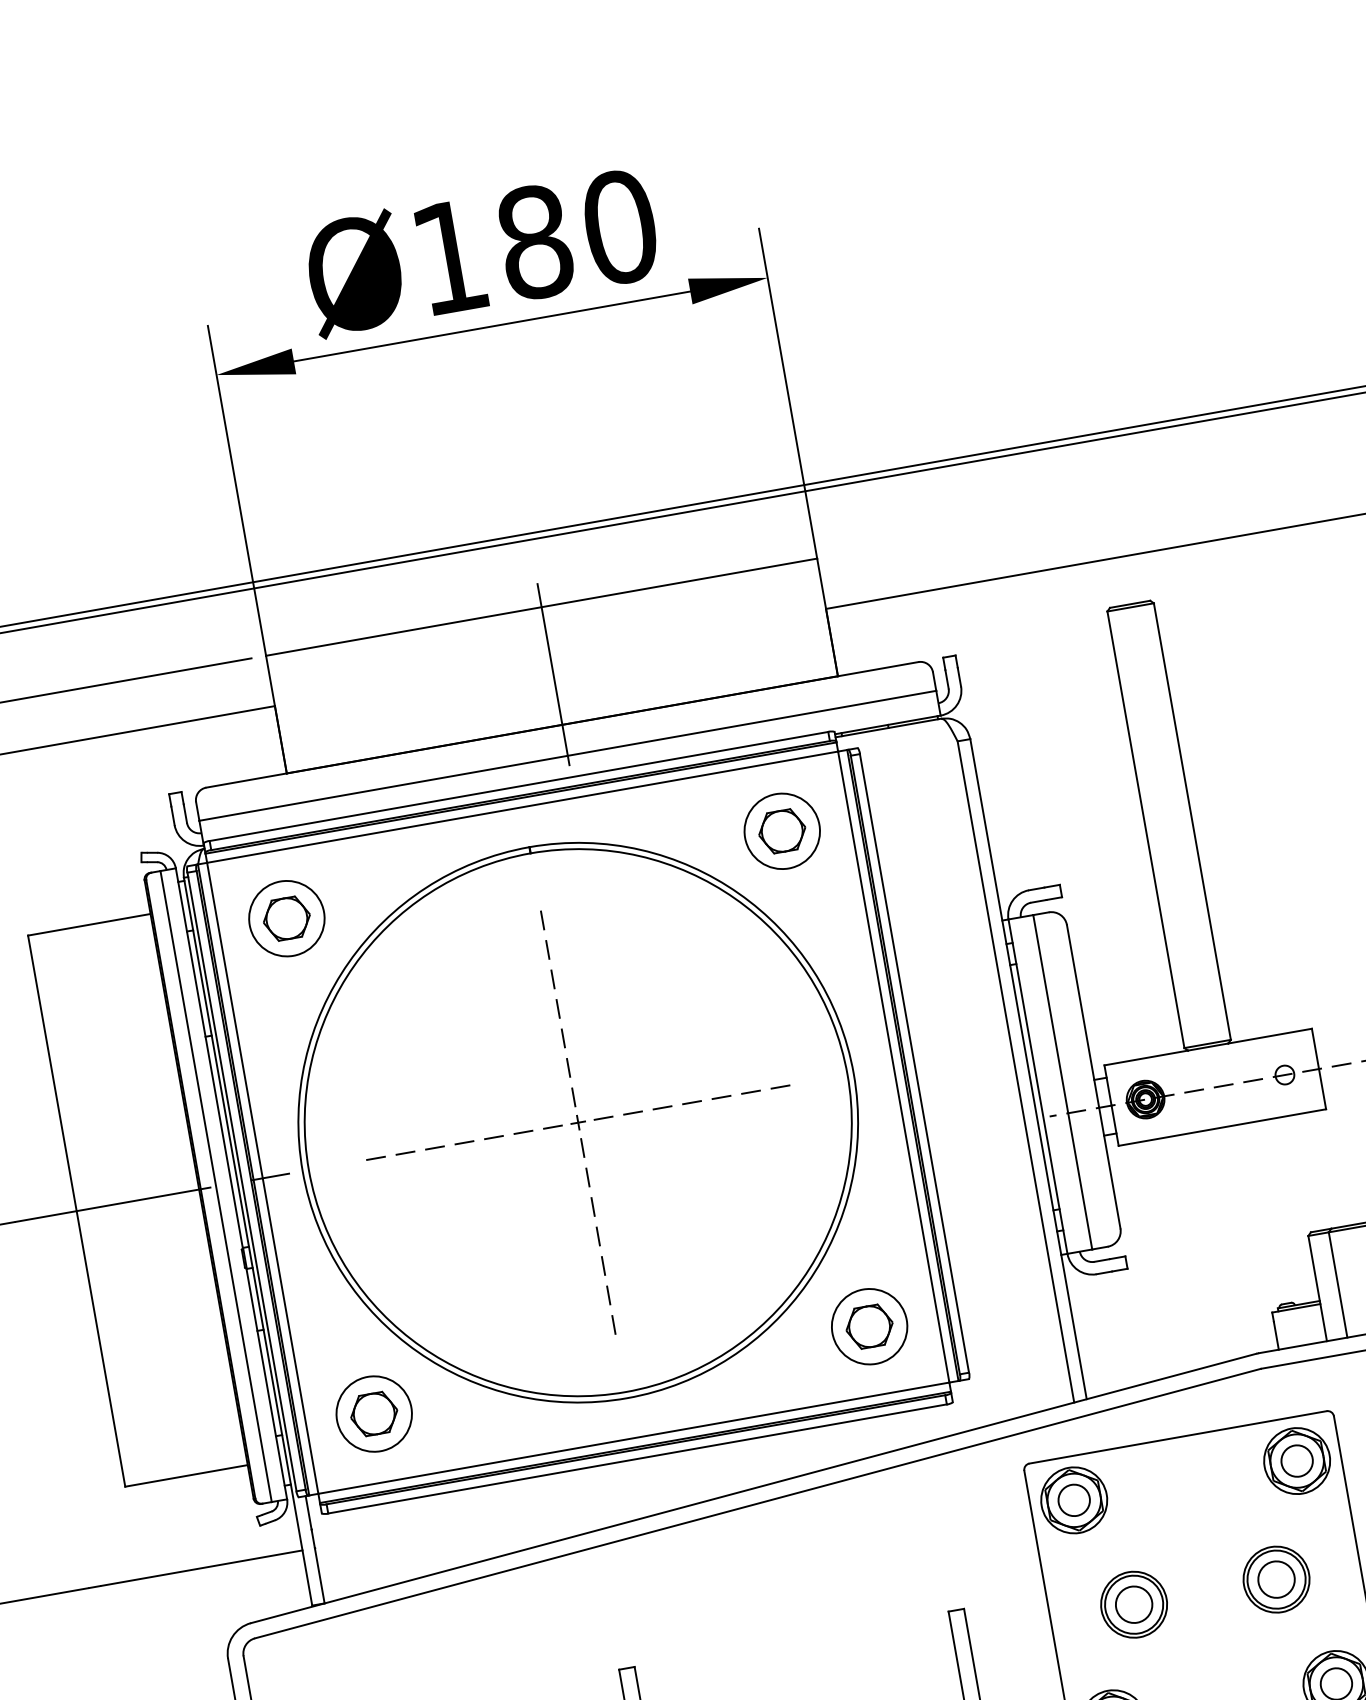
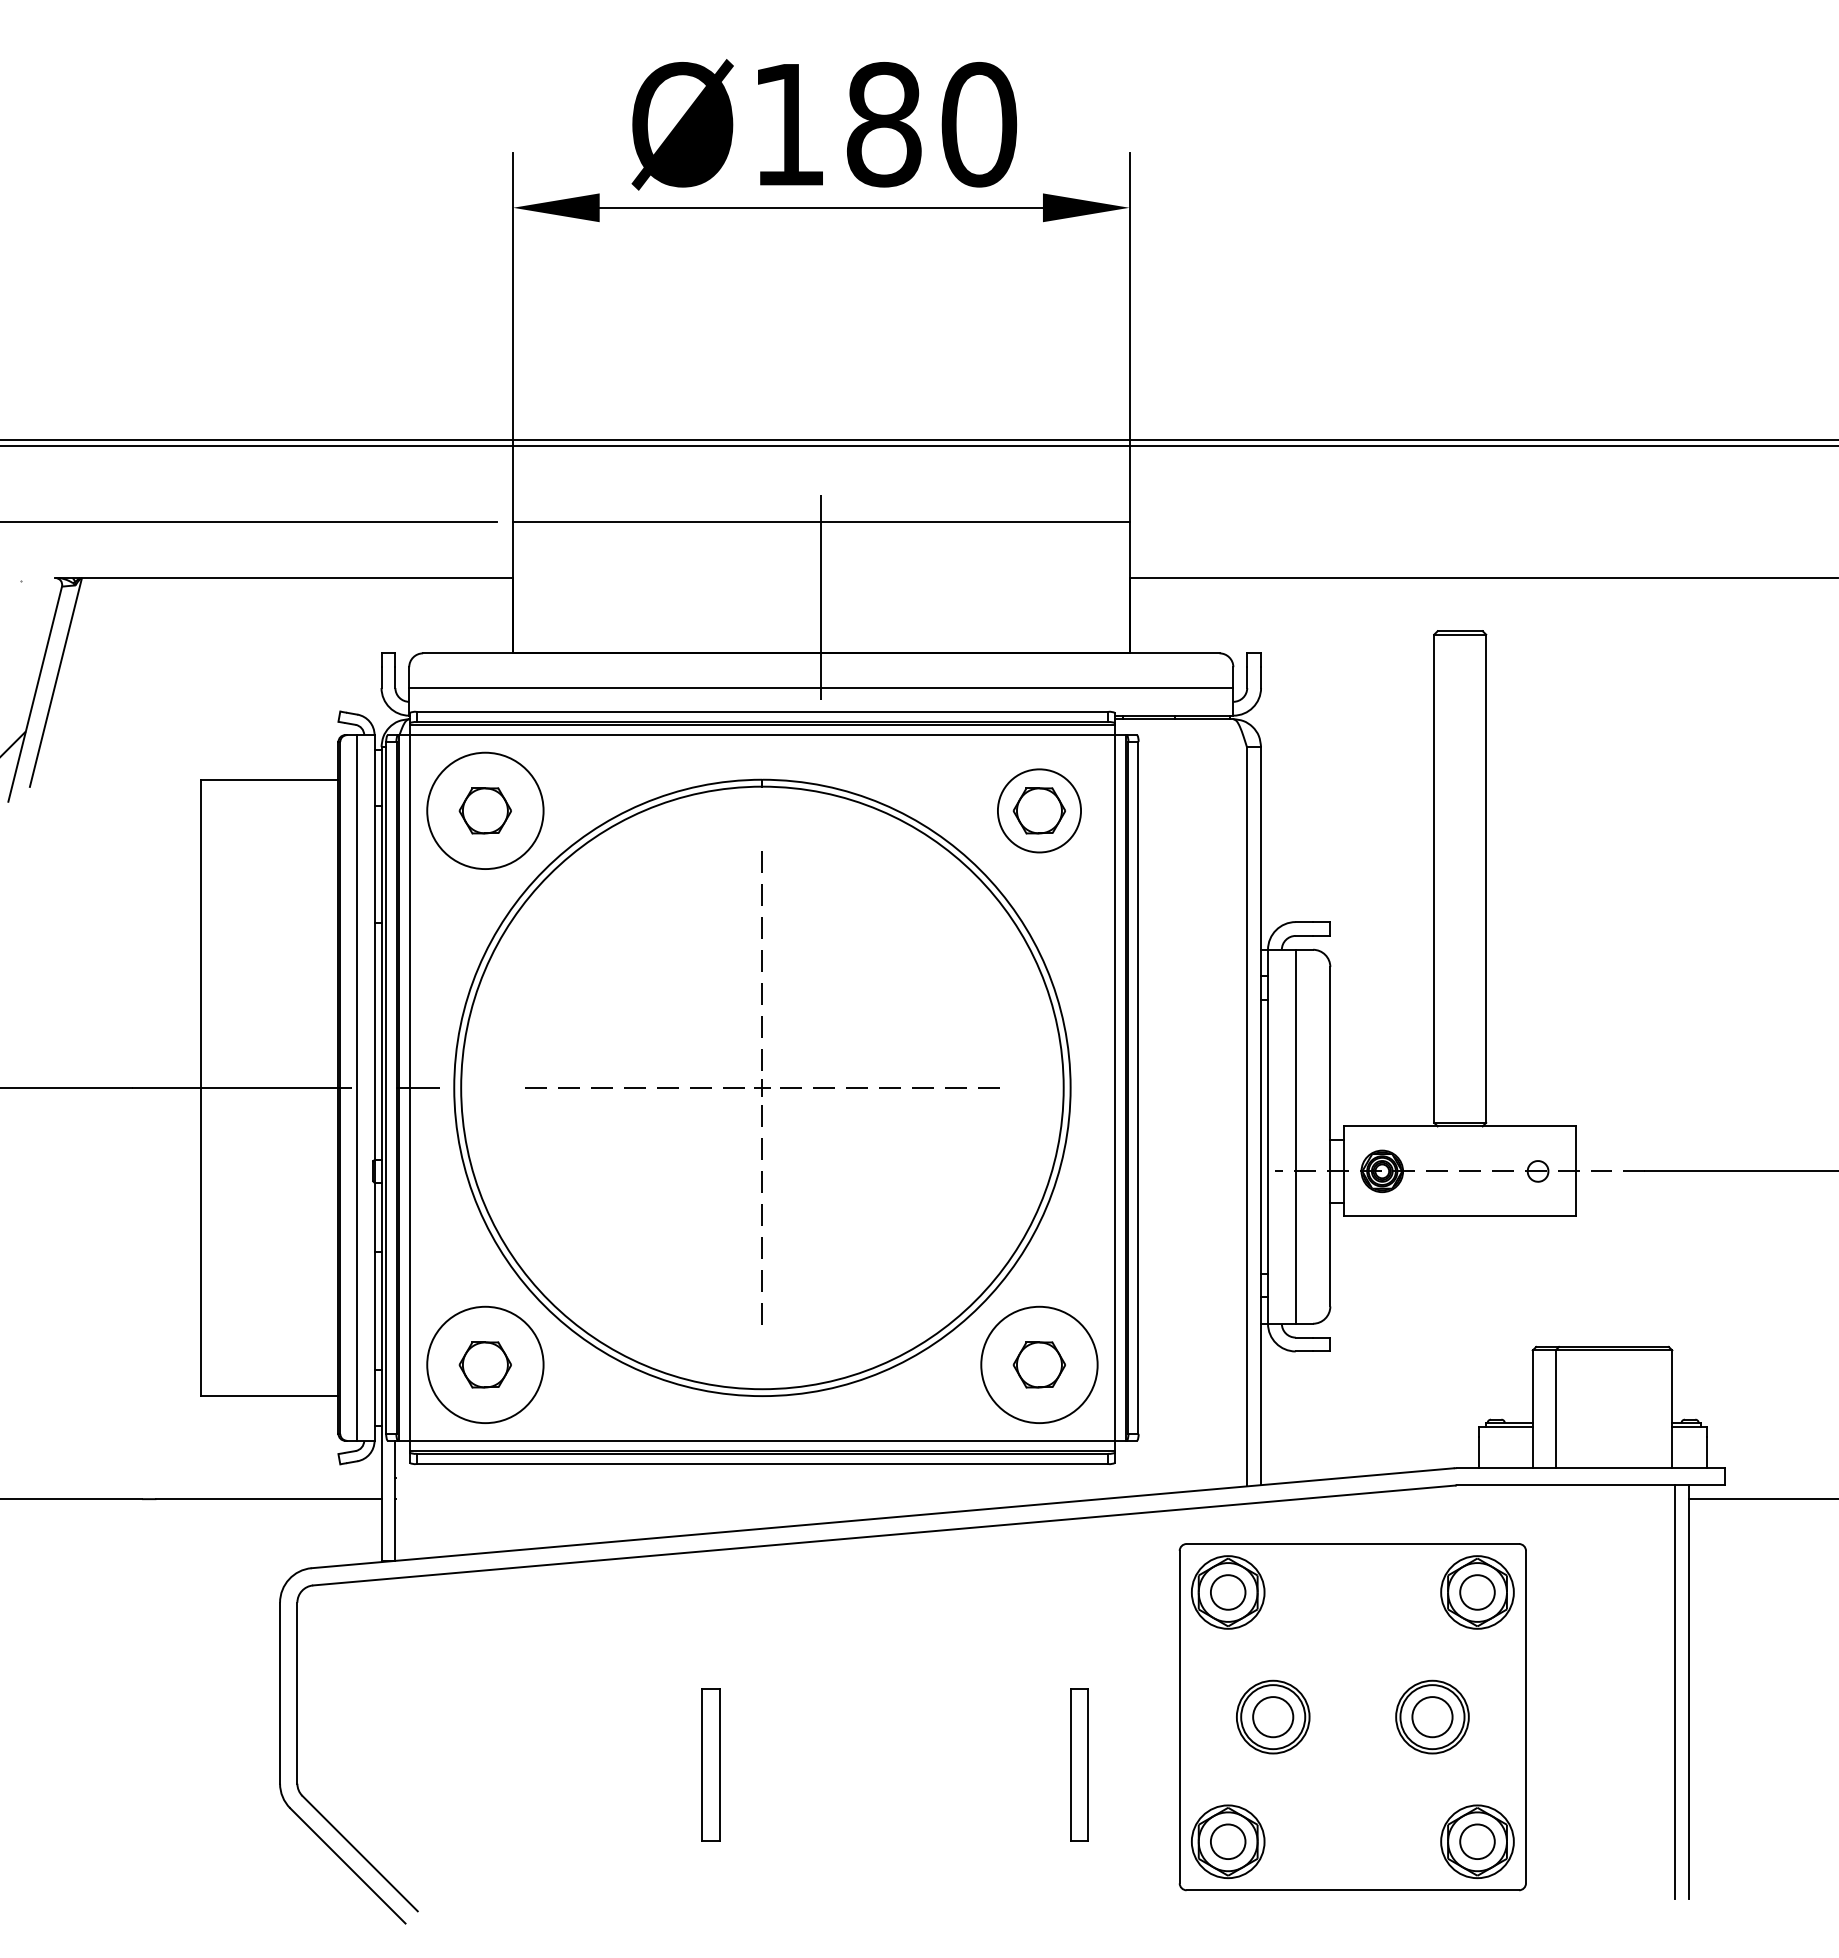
circle: (286, 918) -> (484, 810), size x1.4
circle: (869, 1326) -> (1039, 1364), size x1.4
circle: (373, 1413) -> (484, 1364), size x1.4

